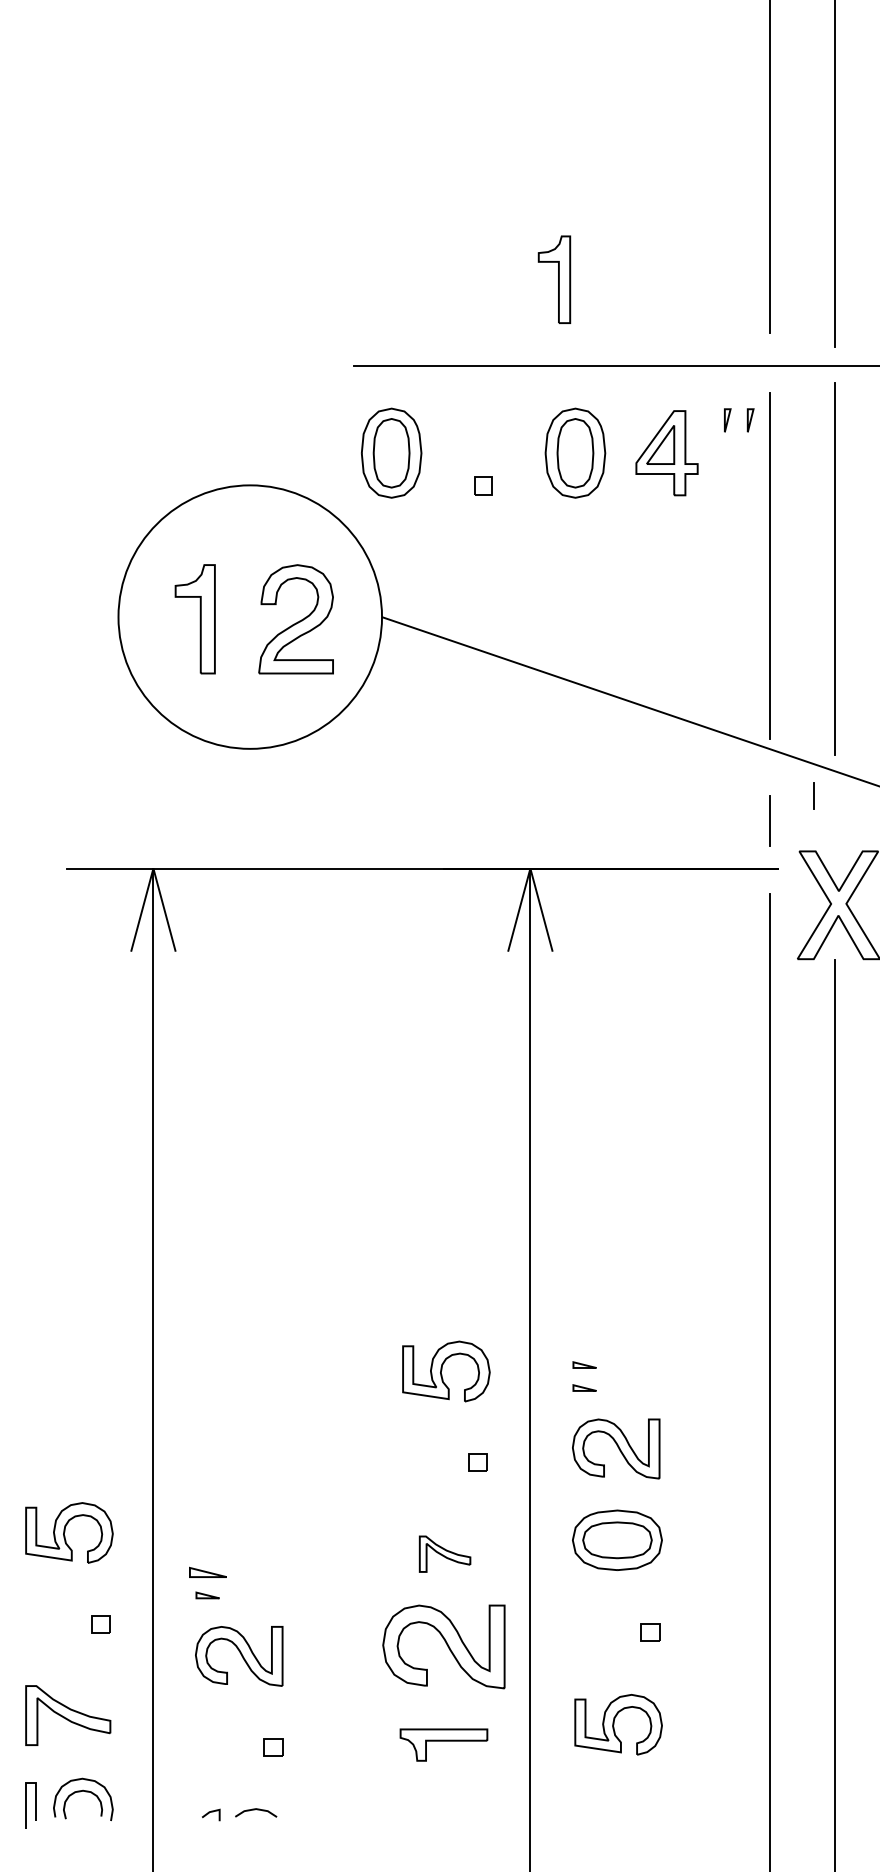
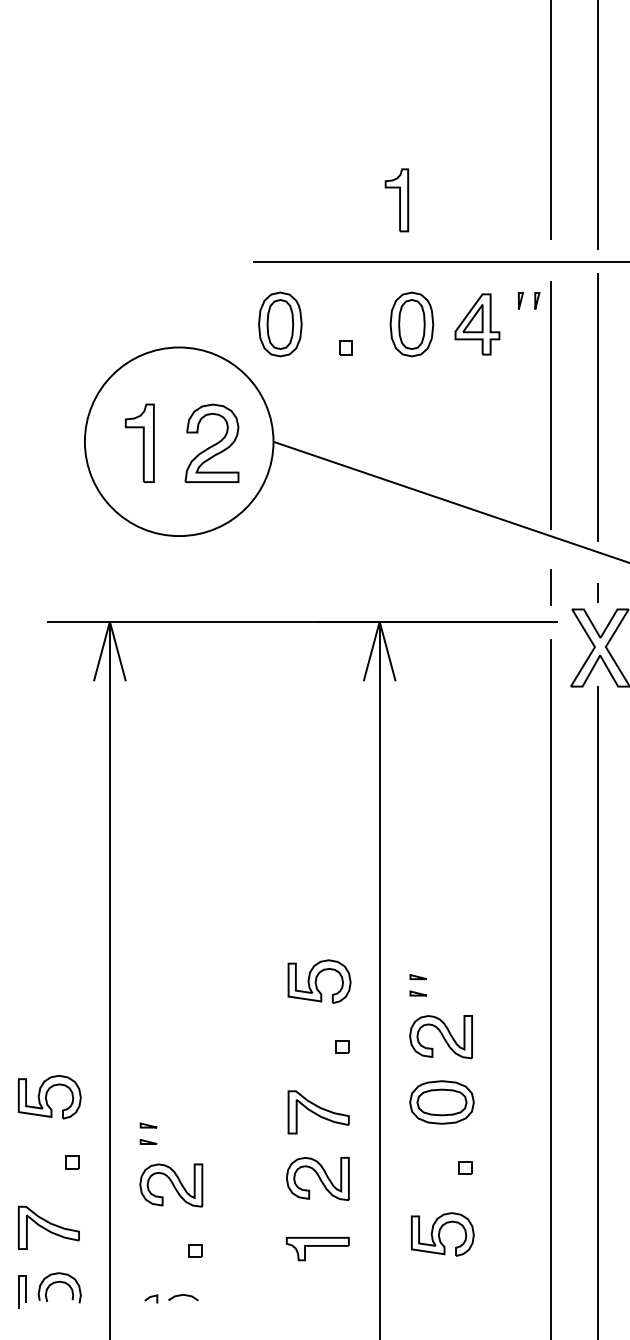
line: (813, 795) -> (597, 592), moved
part: (444, 1554) -> (318, 1112), size x1.67
part: (207, 1572) -> (148, 1125), size x0.62
part: (443, 1647) -> (317, 1179), size x0.71

